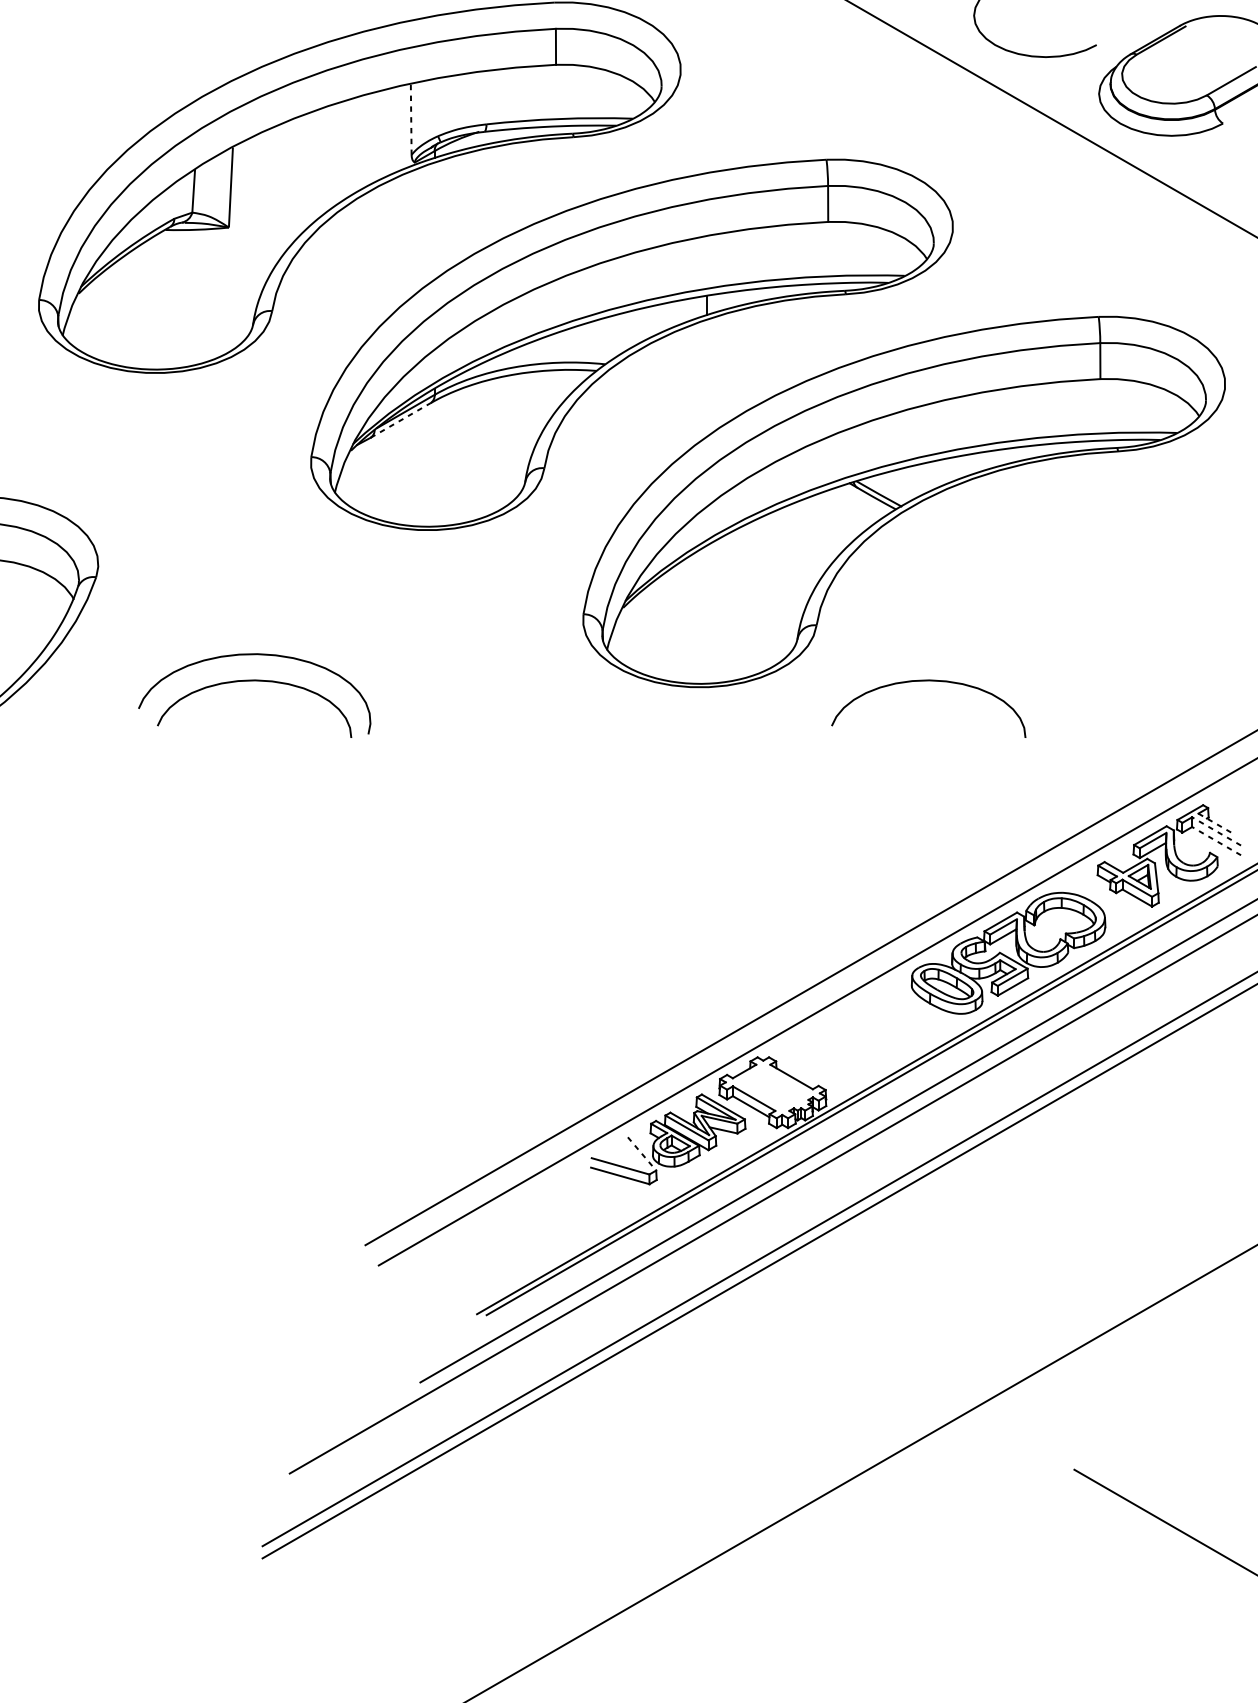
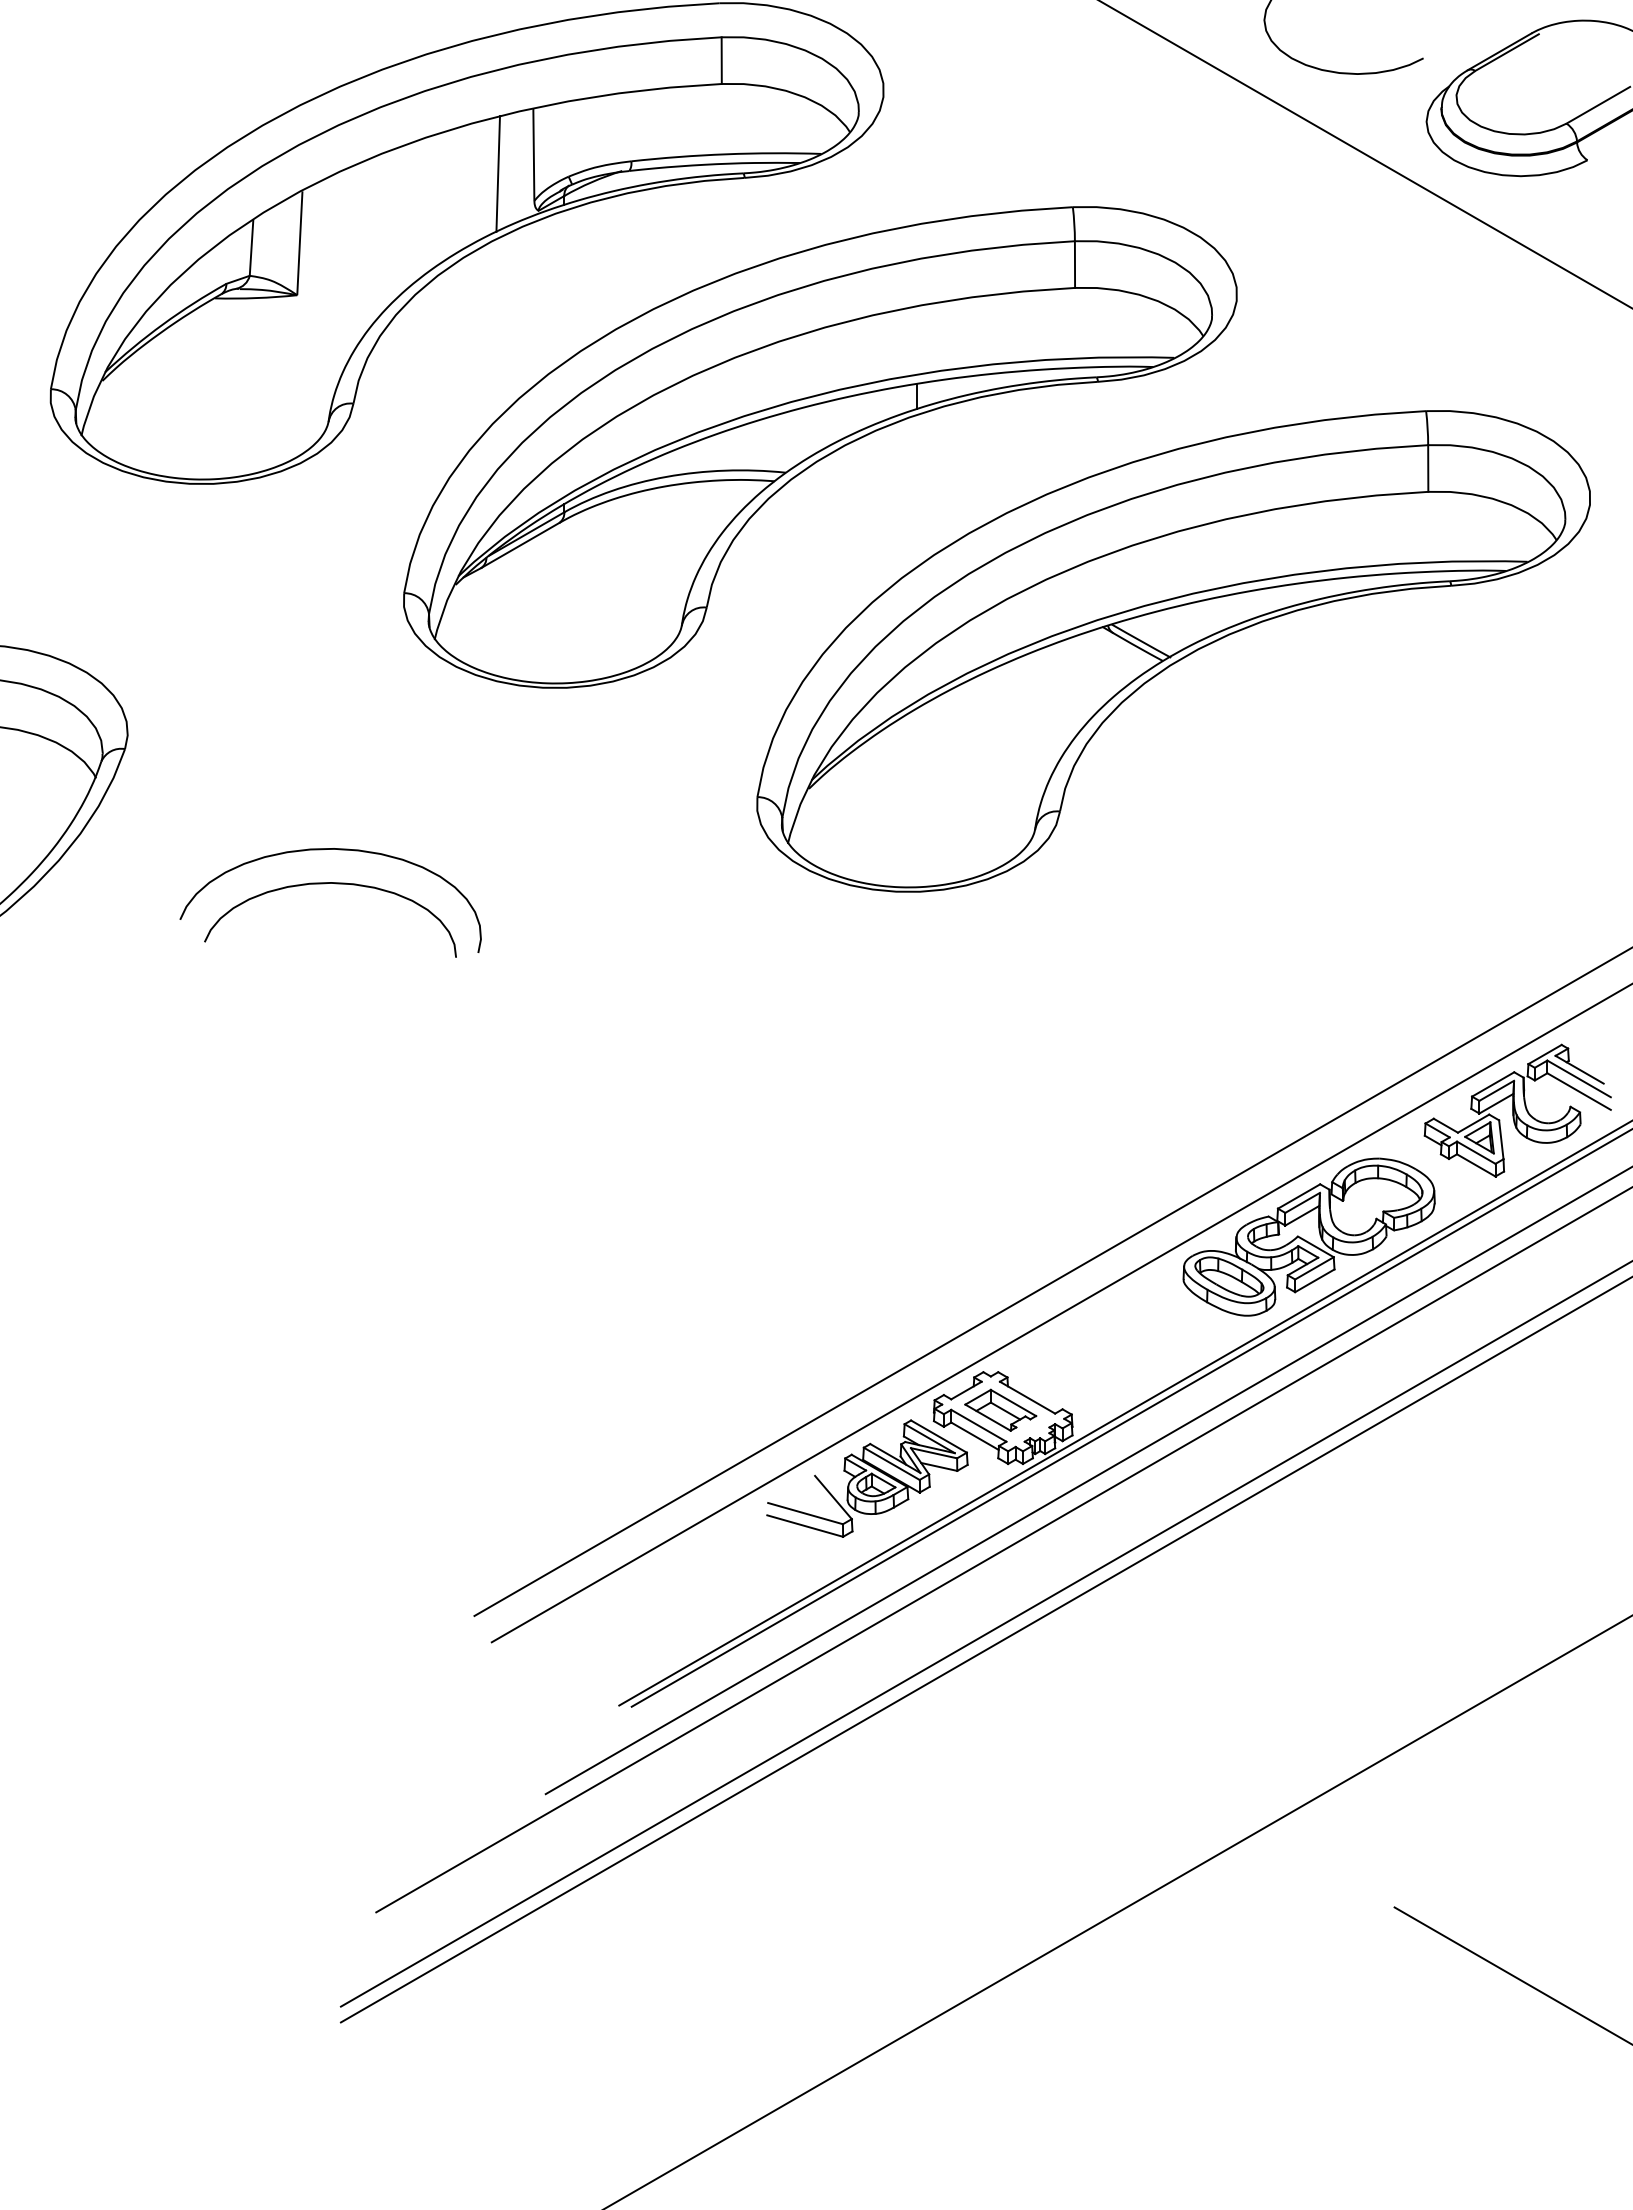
line: (410, 119) -> (533, 155), dashed -> solid
line: (383, 133) -> (498, 173), added
line: (400, 420) -> (520, 545), dashed -> solid
curve: (924, 681) -> (1200, 884), removed
line: (1216, 824) -> (1579, 1069), dashed -> solid
line: (1216, 831) -> (1579, 1078), dashed -> solid
line: (1216, 841) -> (1579, 1091), dashed -> solid
part: (770, 1086) -> (1000, 1409), added
line: (642, 1153) -> (833, 1497), dashed -> solid

